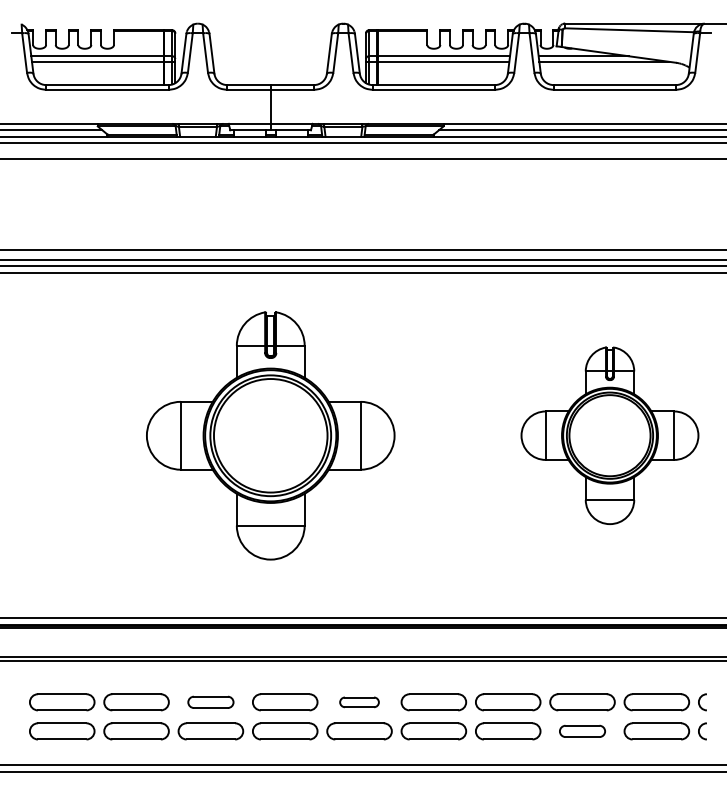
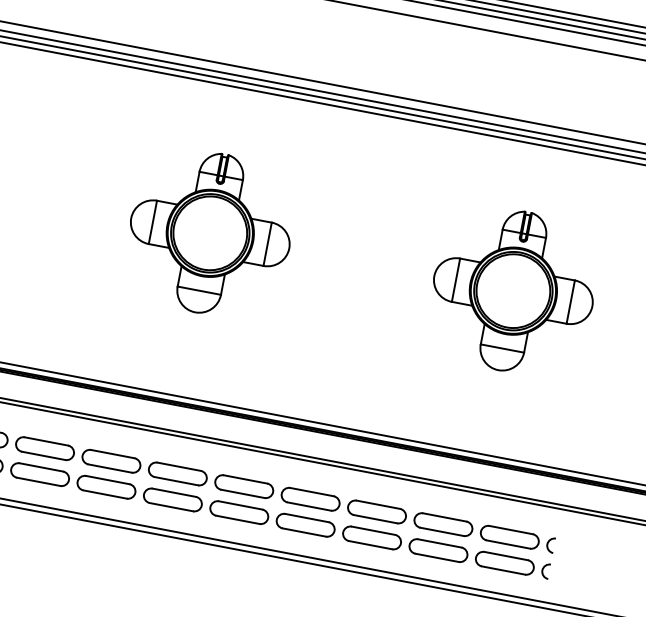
part: (270, 435) -> (210, 233), size x0.71
part: (210, 702) -> (111, 461), size x1.43
part: (359, 702) -> (244, 486), size x1.67
part: (582, 731) -> (438, 550), size x1.43

